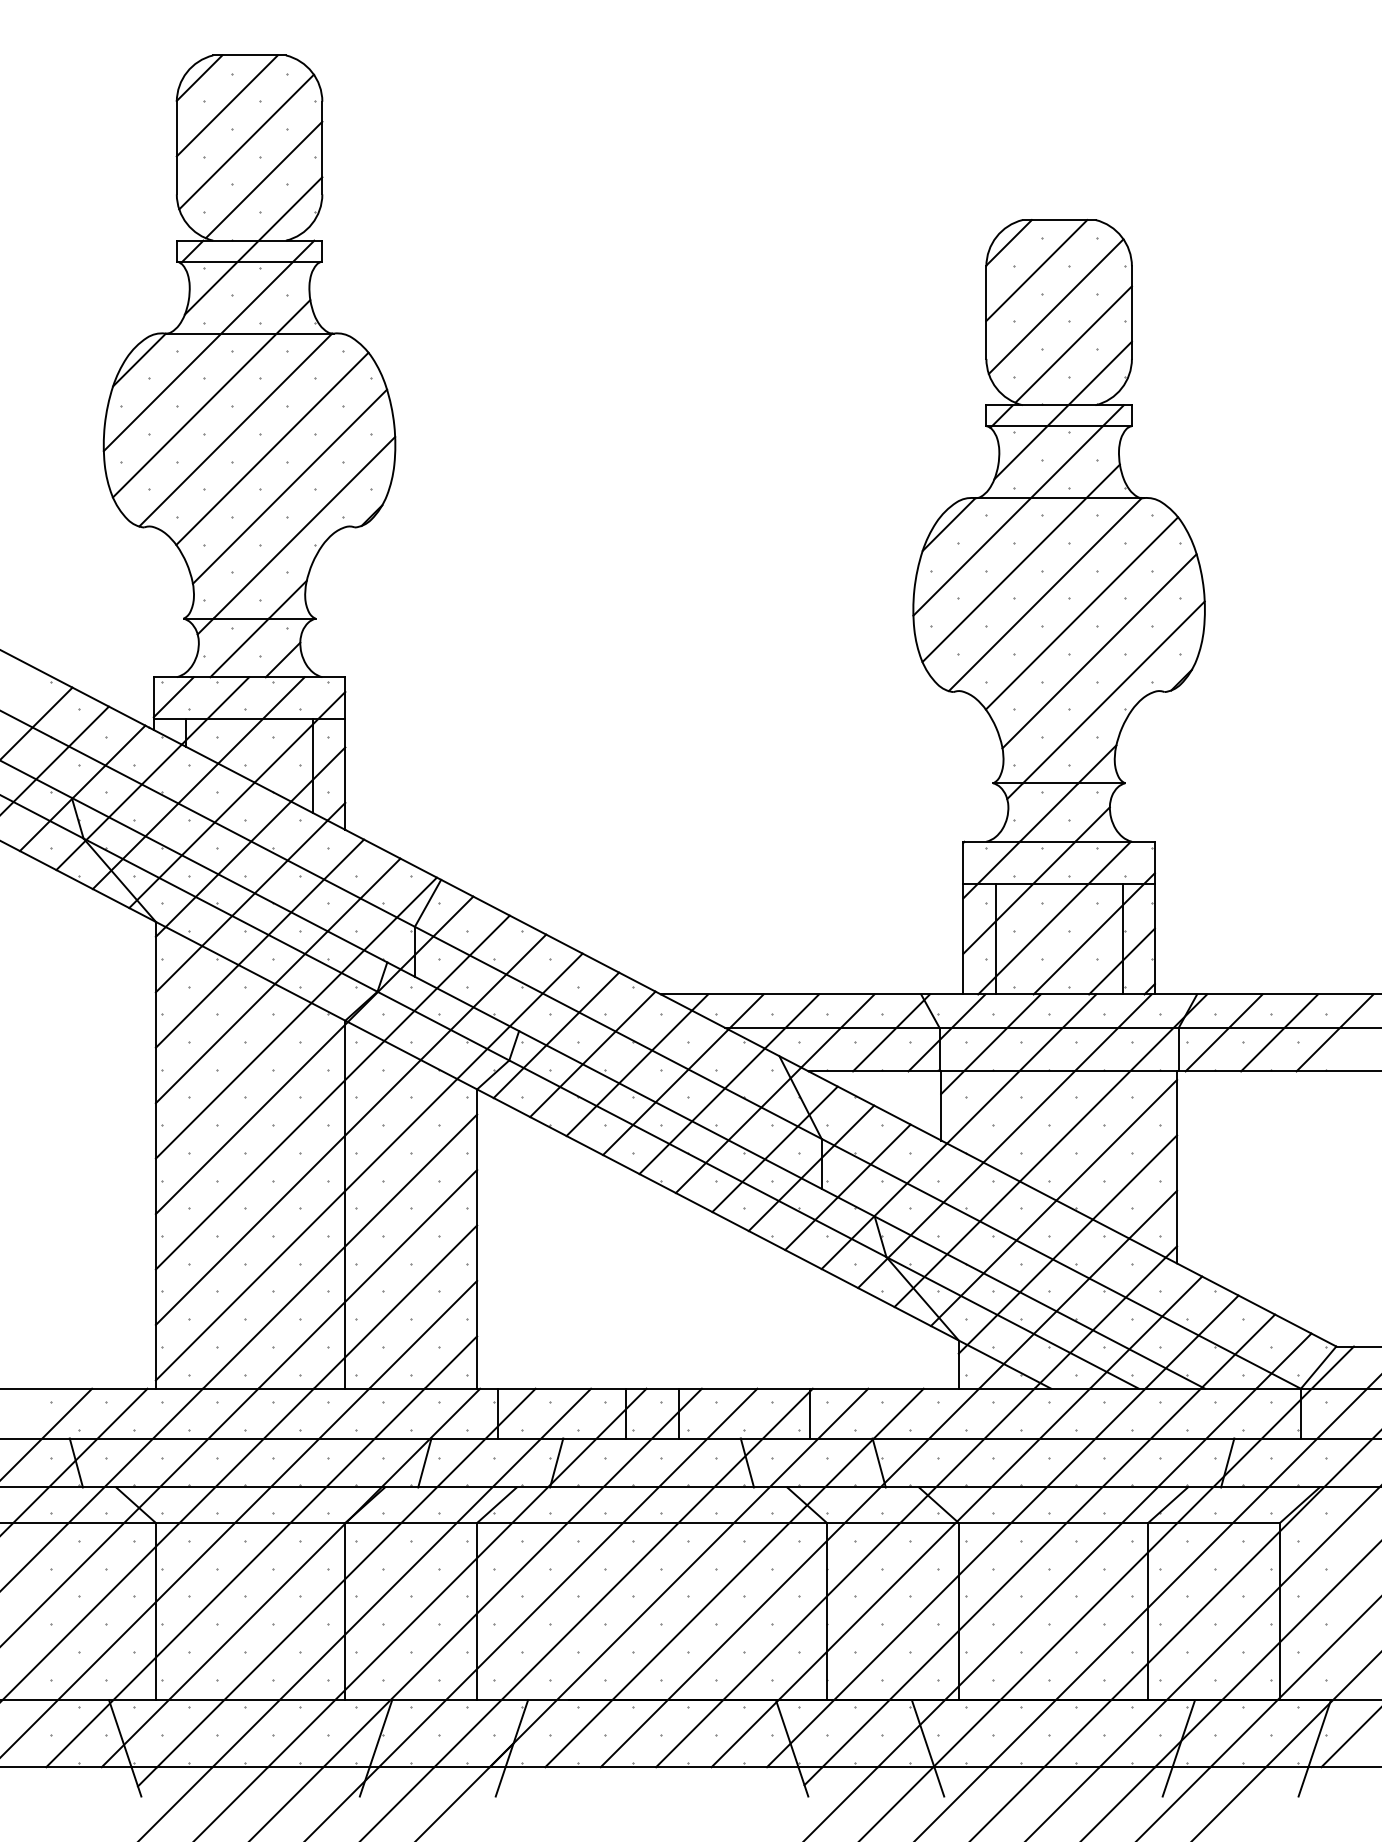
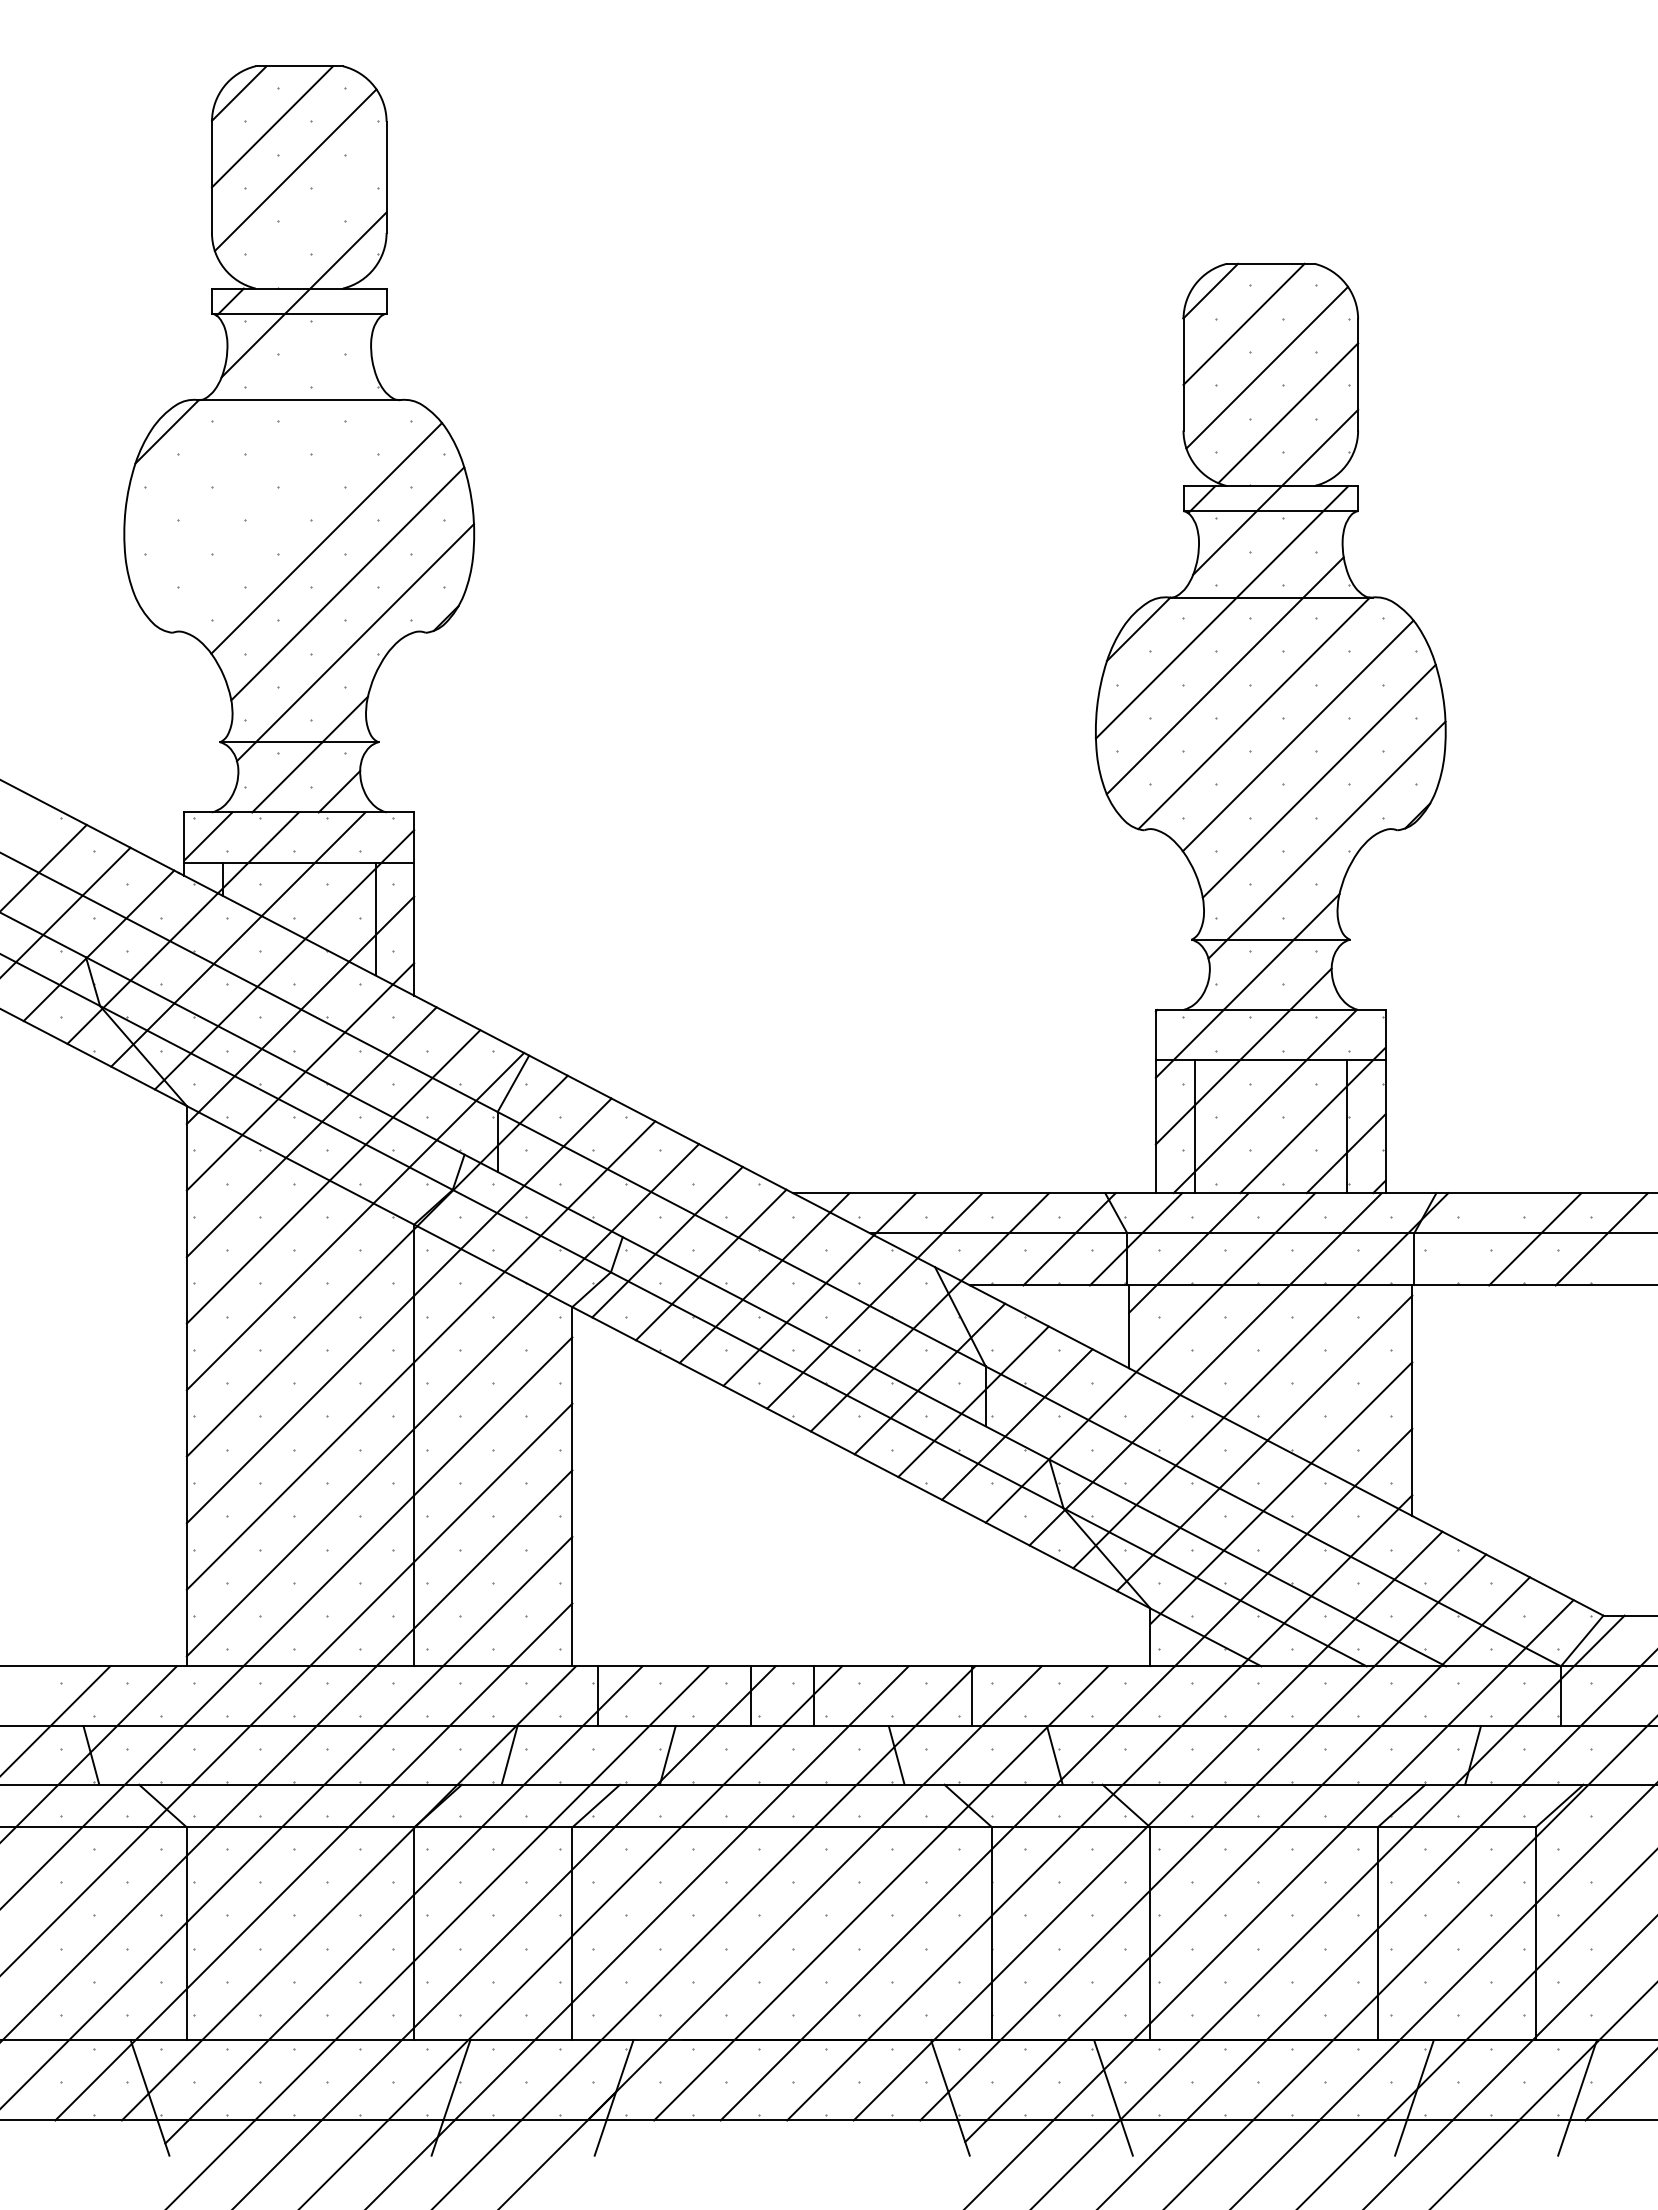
line: (263, 179) -> (316, 215), removed
line: (208, 345) -> (250, 414), removed
line: (211, 398) -> (253, 477), removed
line: (235, 429) -> (282, 515), removed
line: (1223, 1033) -> (1468, 1239), removed

